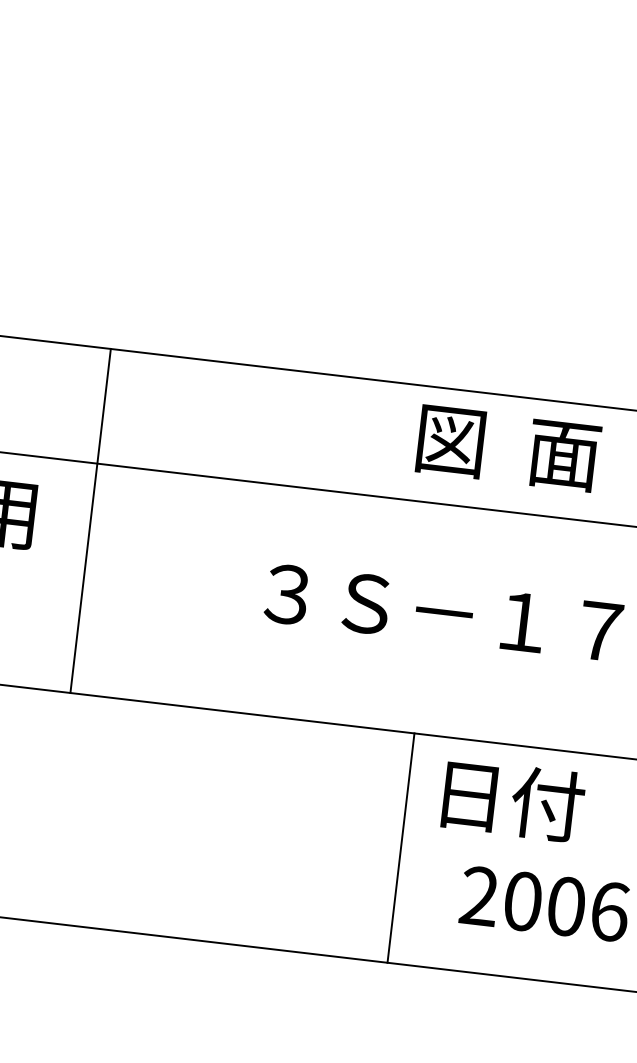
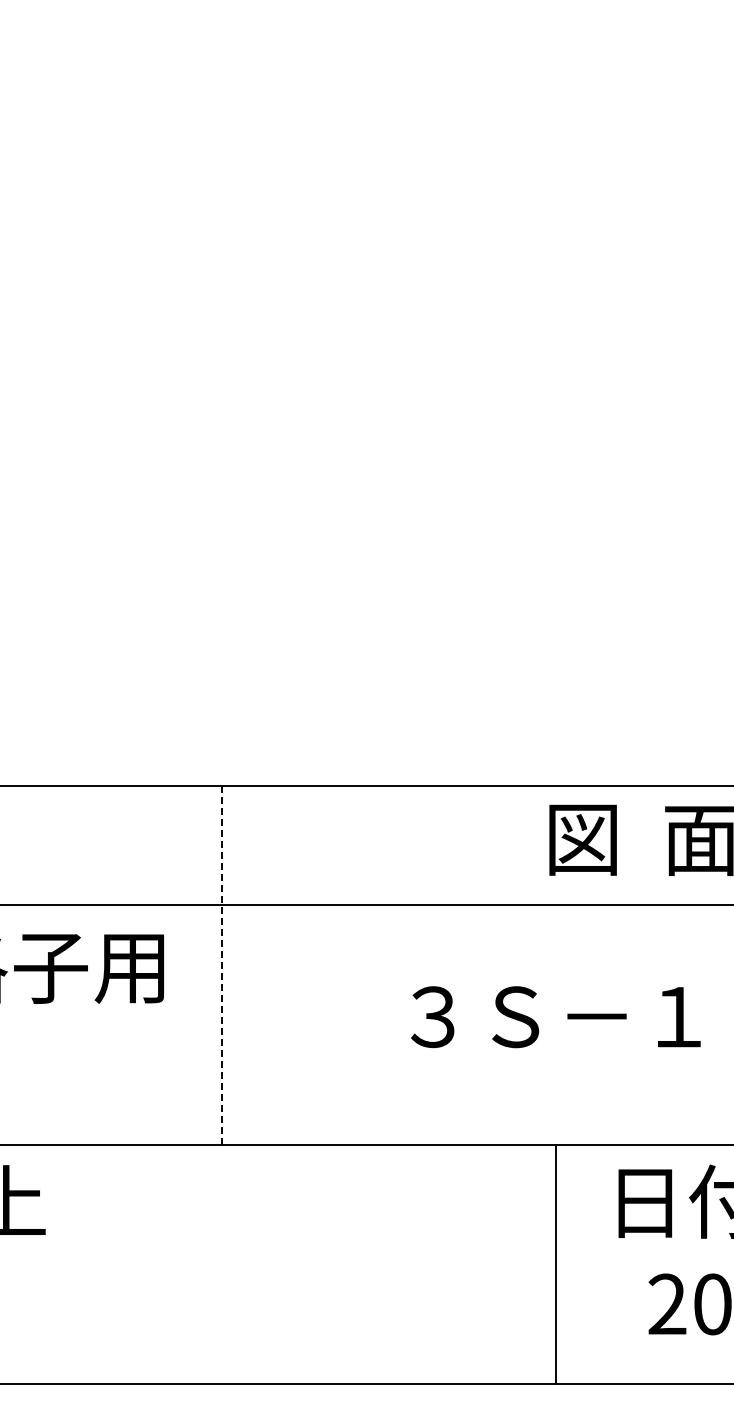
line: (91, 521) -> (222, 965), solid -> dashed
line: (400, 847) -> (555, 1263), moved

